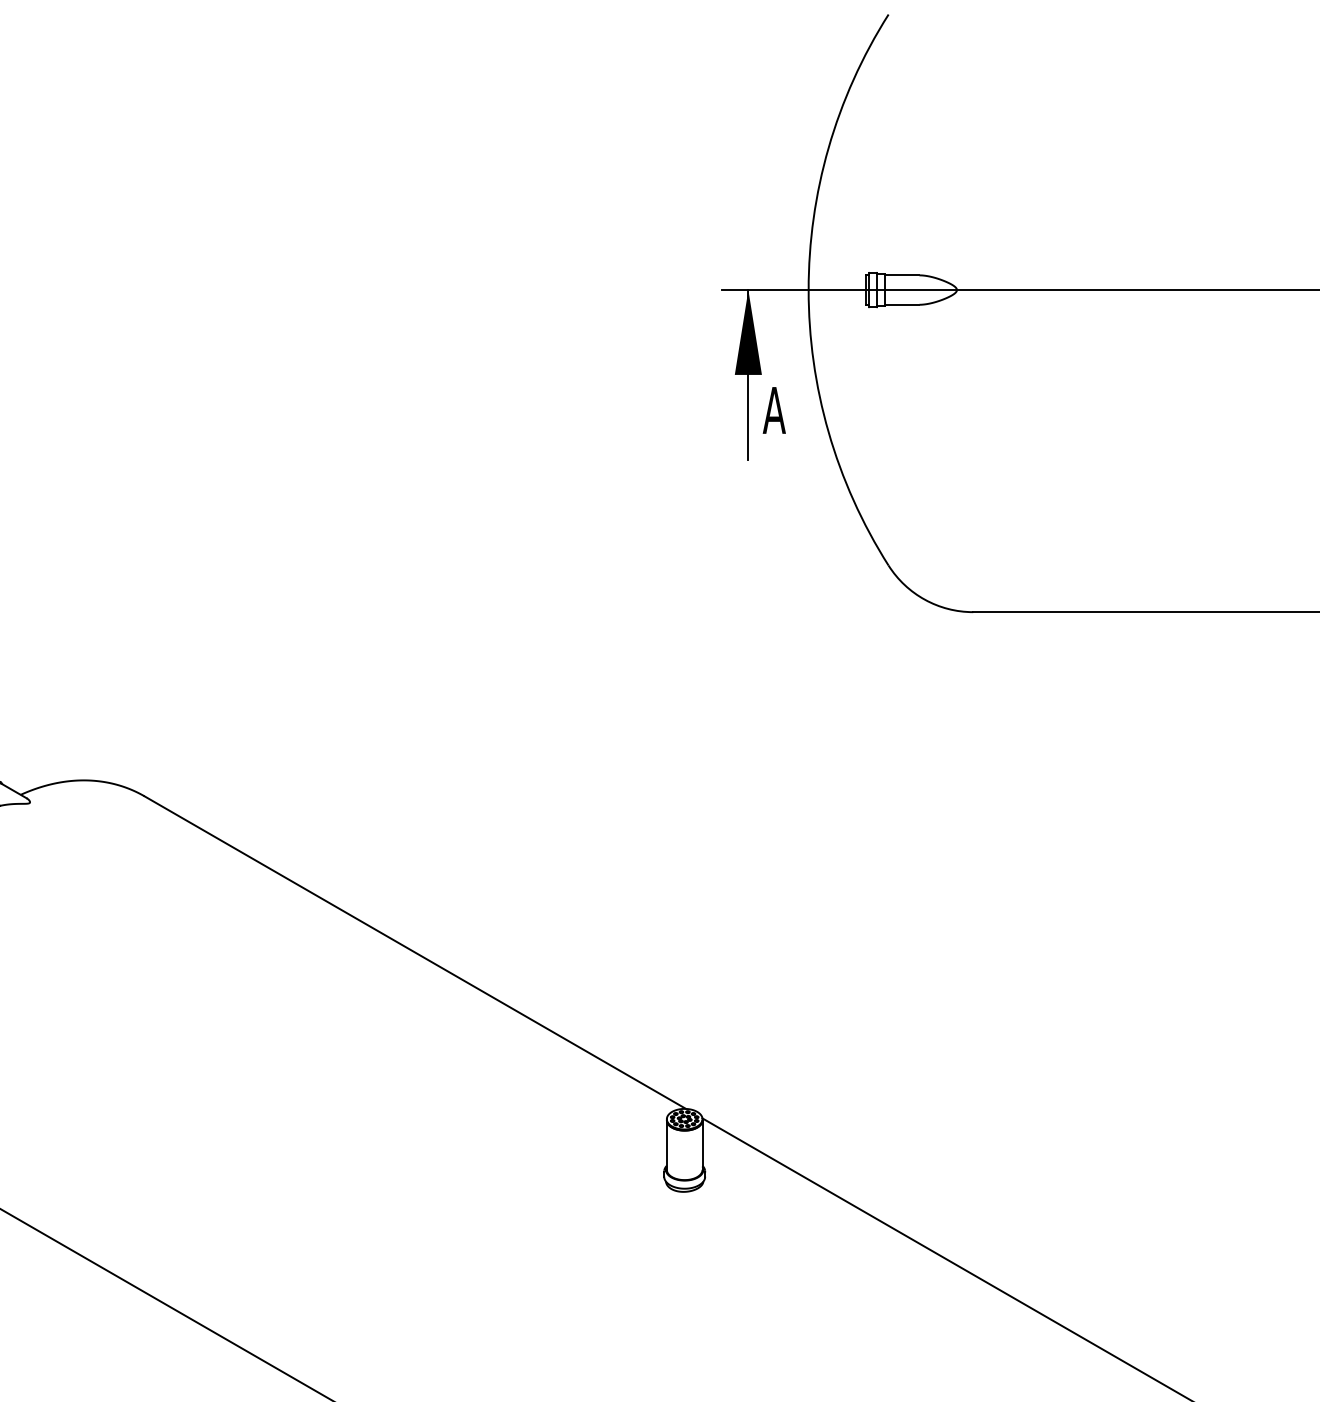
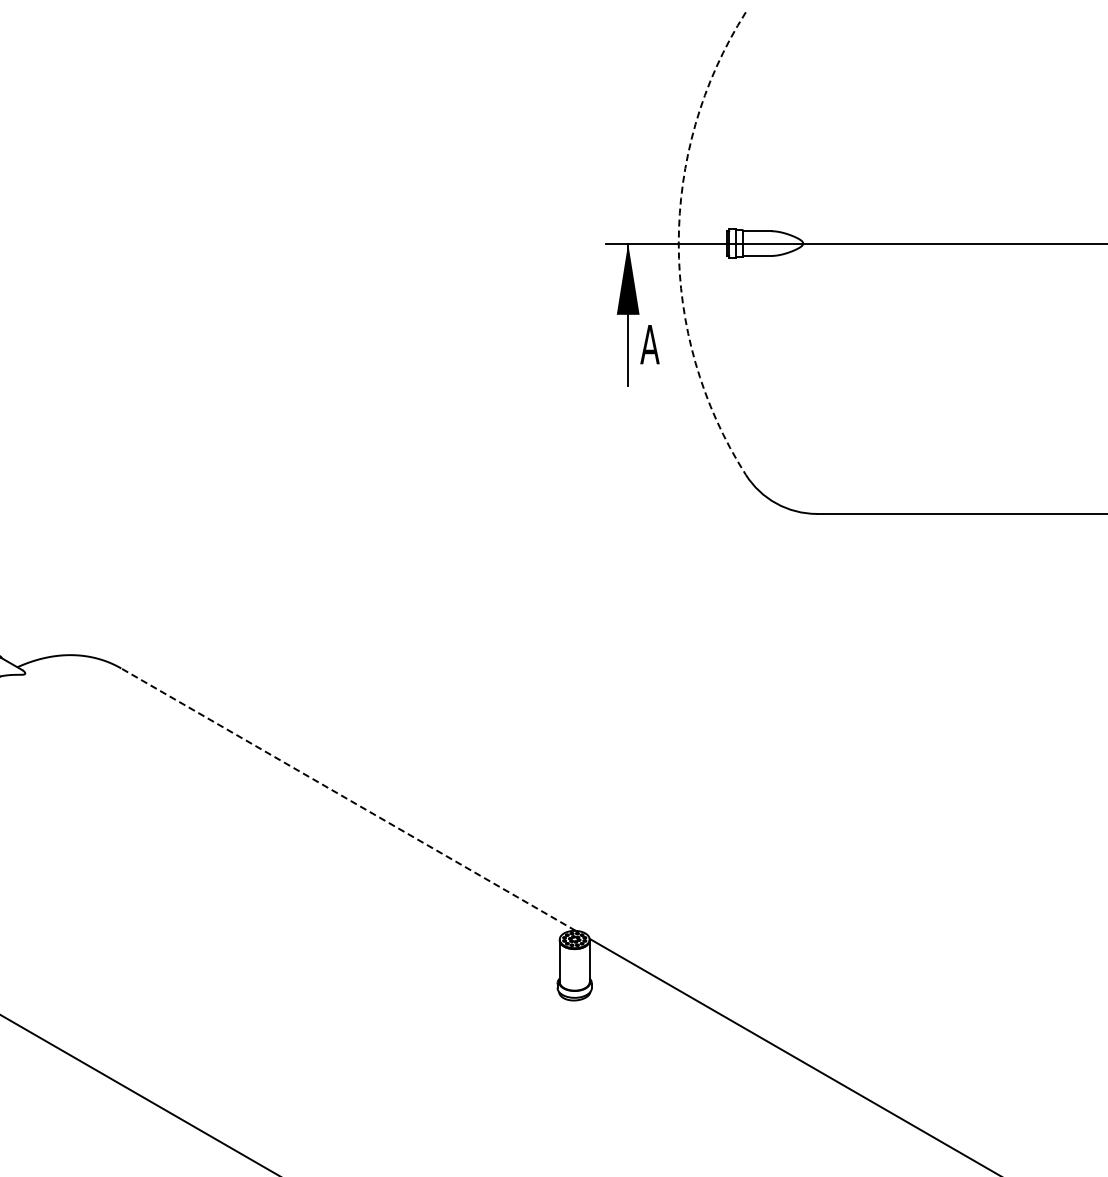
arc: (808, 289) -> (678, 243), solid -> dashed
line: (415, 952) -> (348, 799), solid -> dashed

